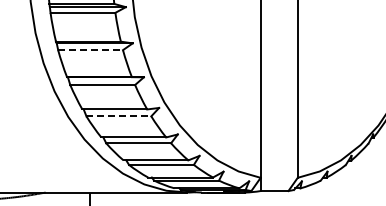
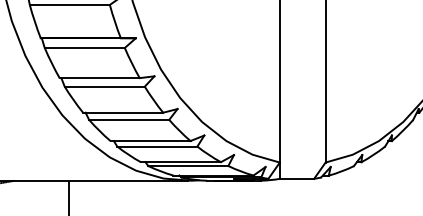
line: (91, 50) -> (70, 5), dashed -> solid
line: (119, 116) -> (105, 86), dashed -> solid

